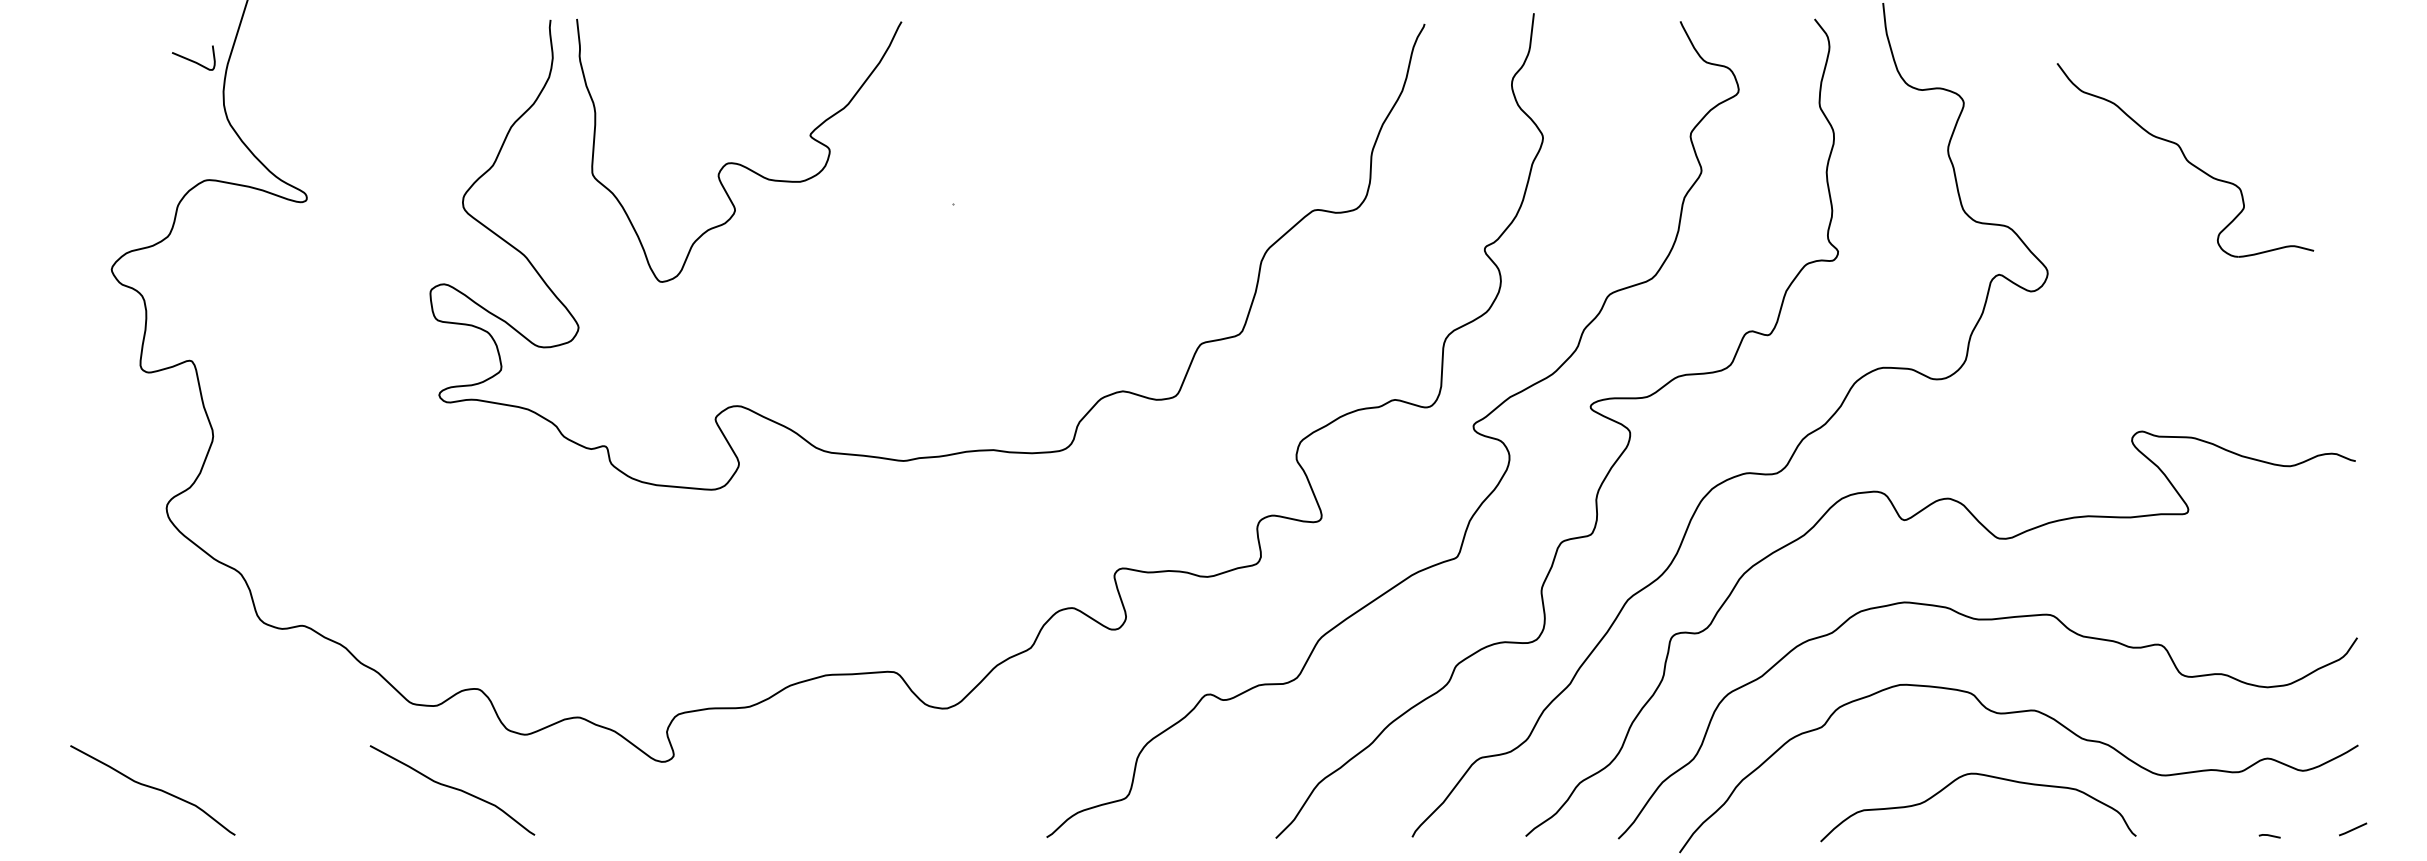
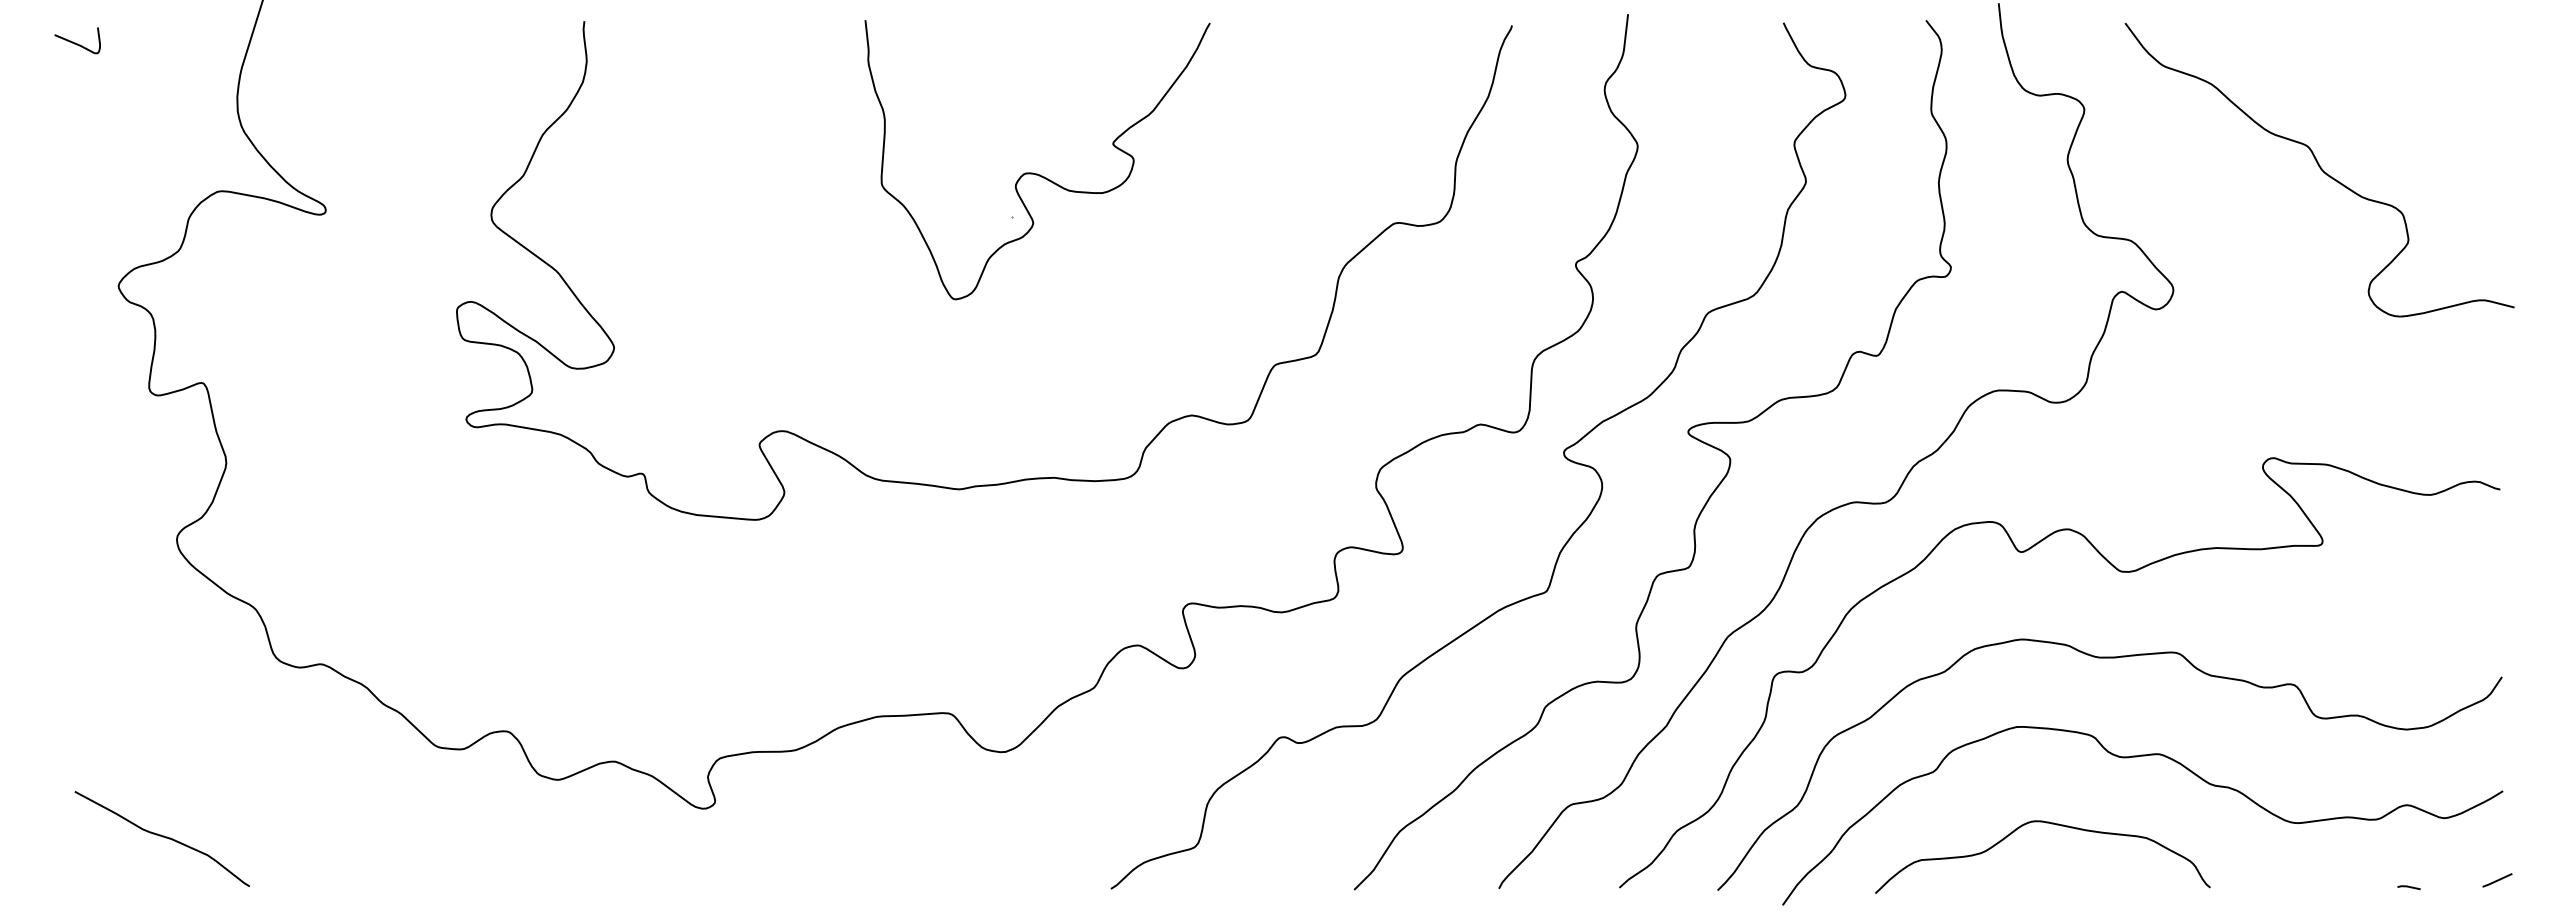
curve: (191, 59) -> (75, 42), moved
part: (2185, 160) -> (2319, 170), size x1.43
curve: (735, 162) -> (1033, 172), moved
curve: (1981, 775) -> (2046, 823), moved
curve: (452, 789) -> (480, 837), removed

